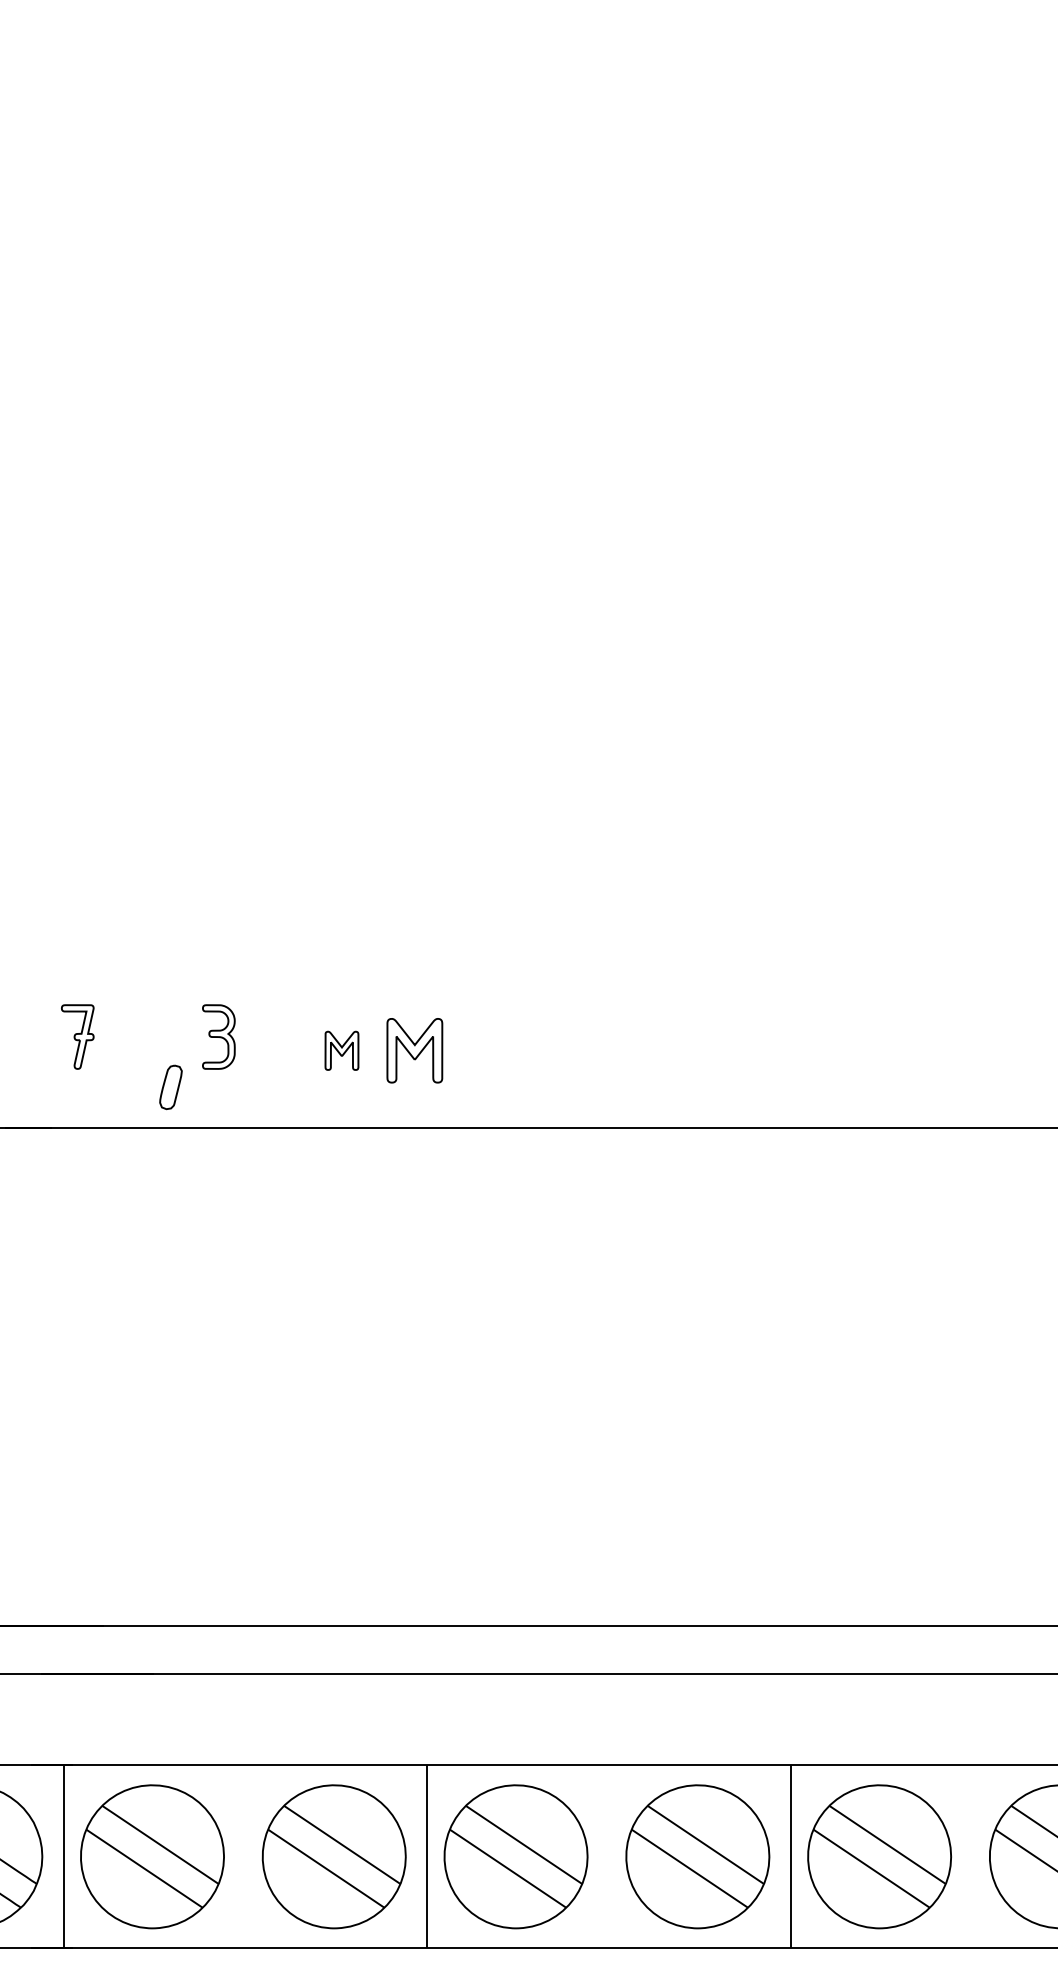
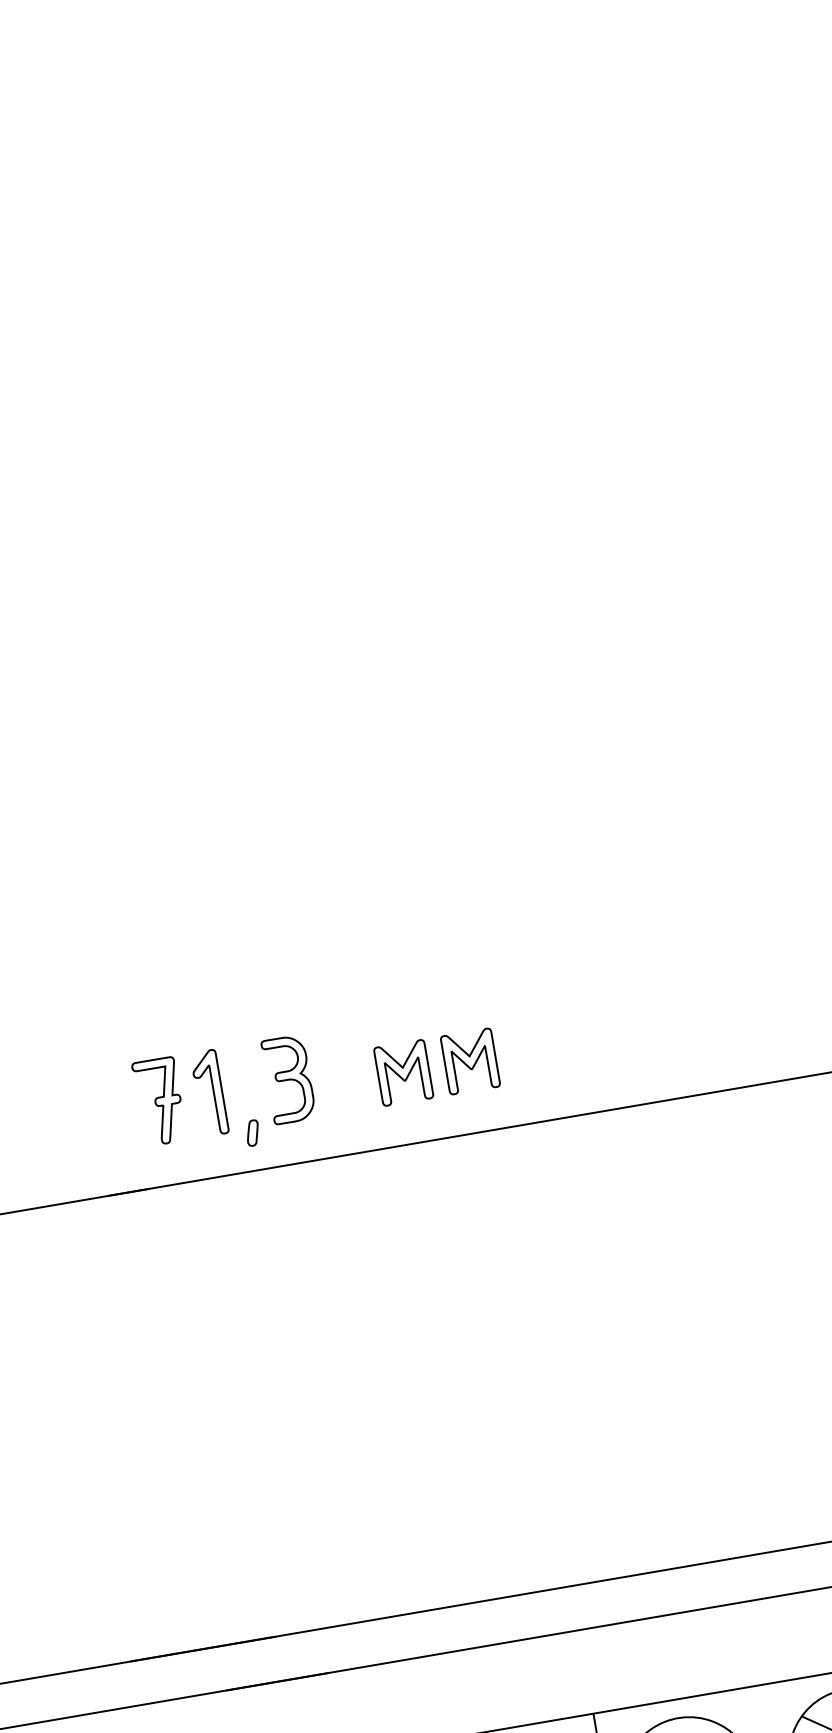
part: (77, 1036) -> (159, 1101), size x1.43
part: (131, 1036) -> (208, 1092), added
part: (218, 1036) -> (288, 1079), size x1.43
part: (341, 1050) -> (403, 1072), size x1.67
part: (170, 1086) -> (252, 1132), size x0.62

